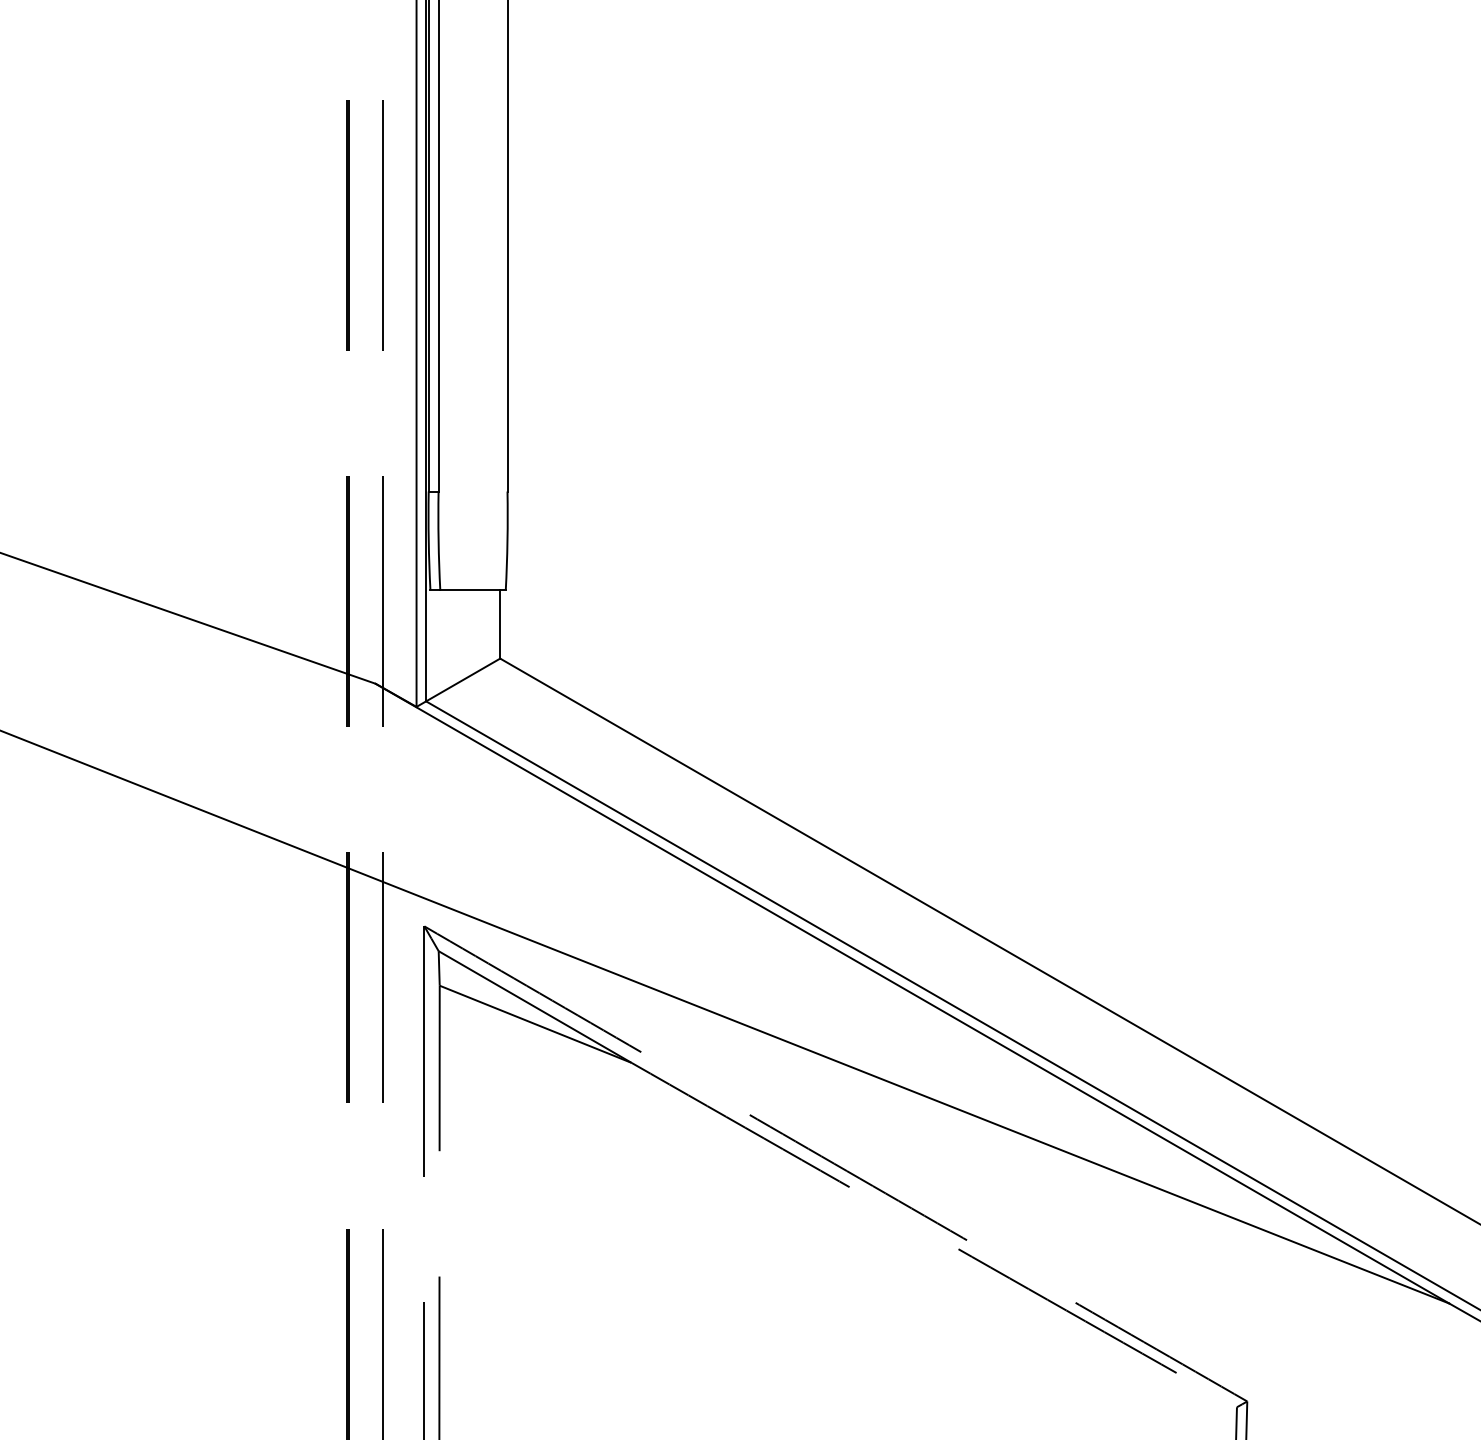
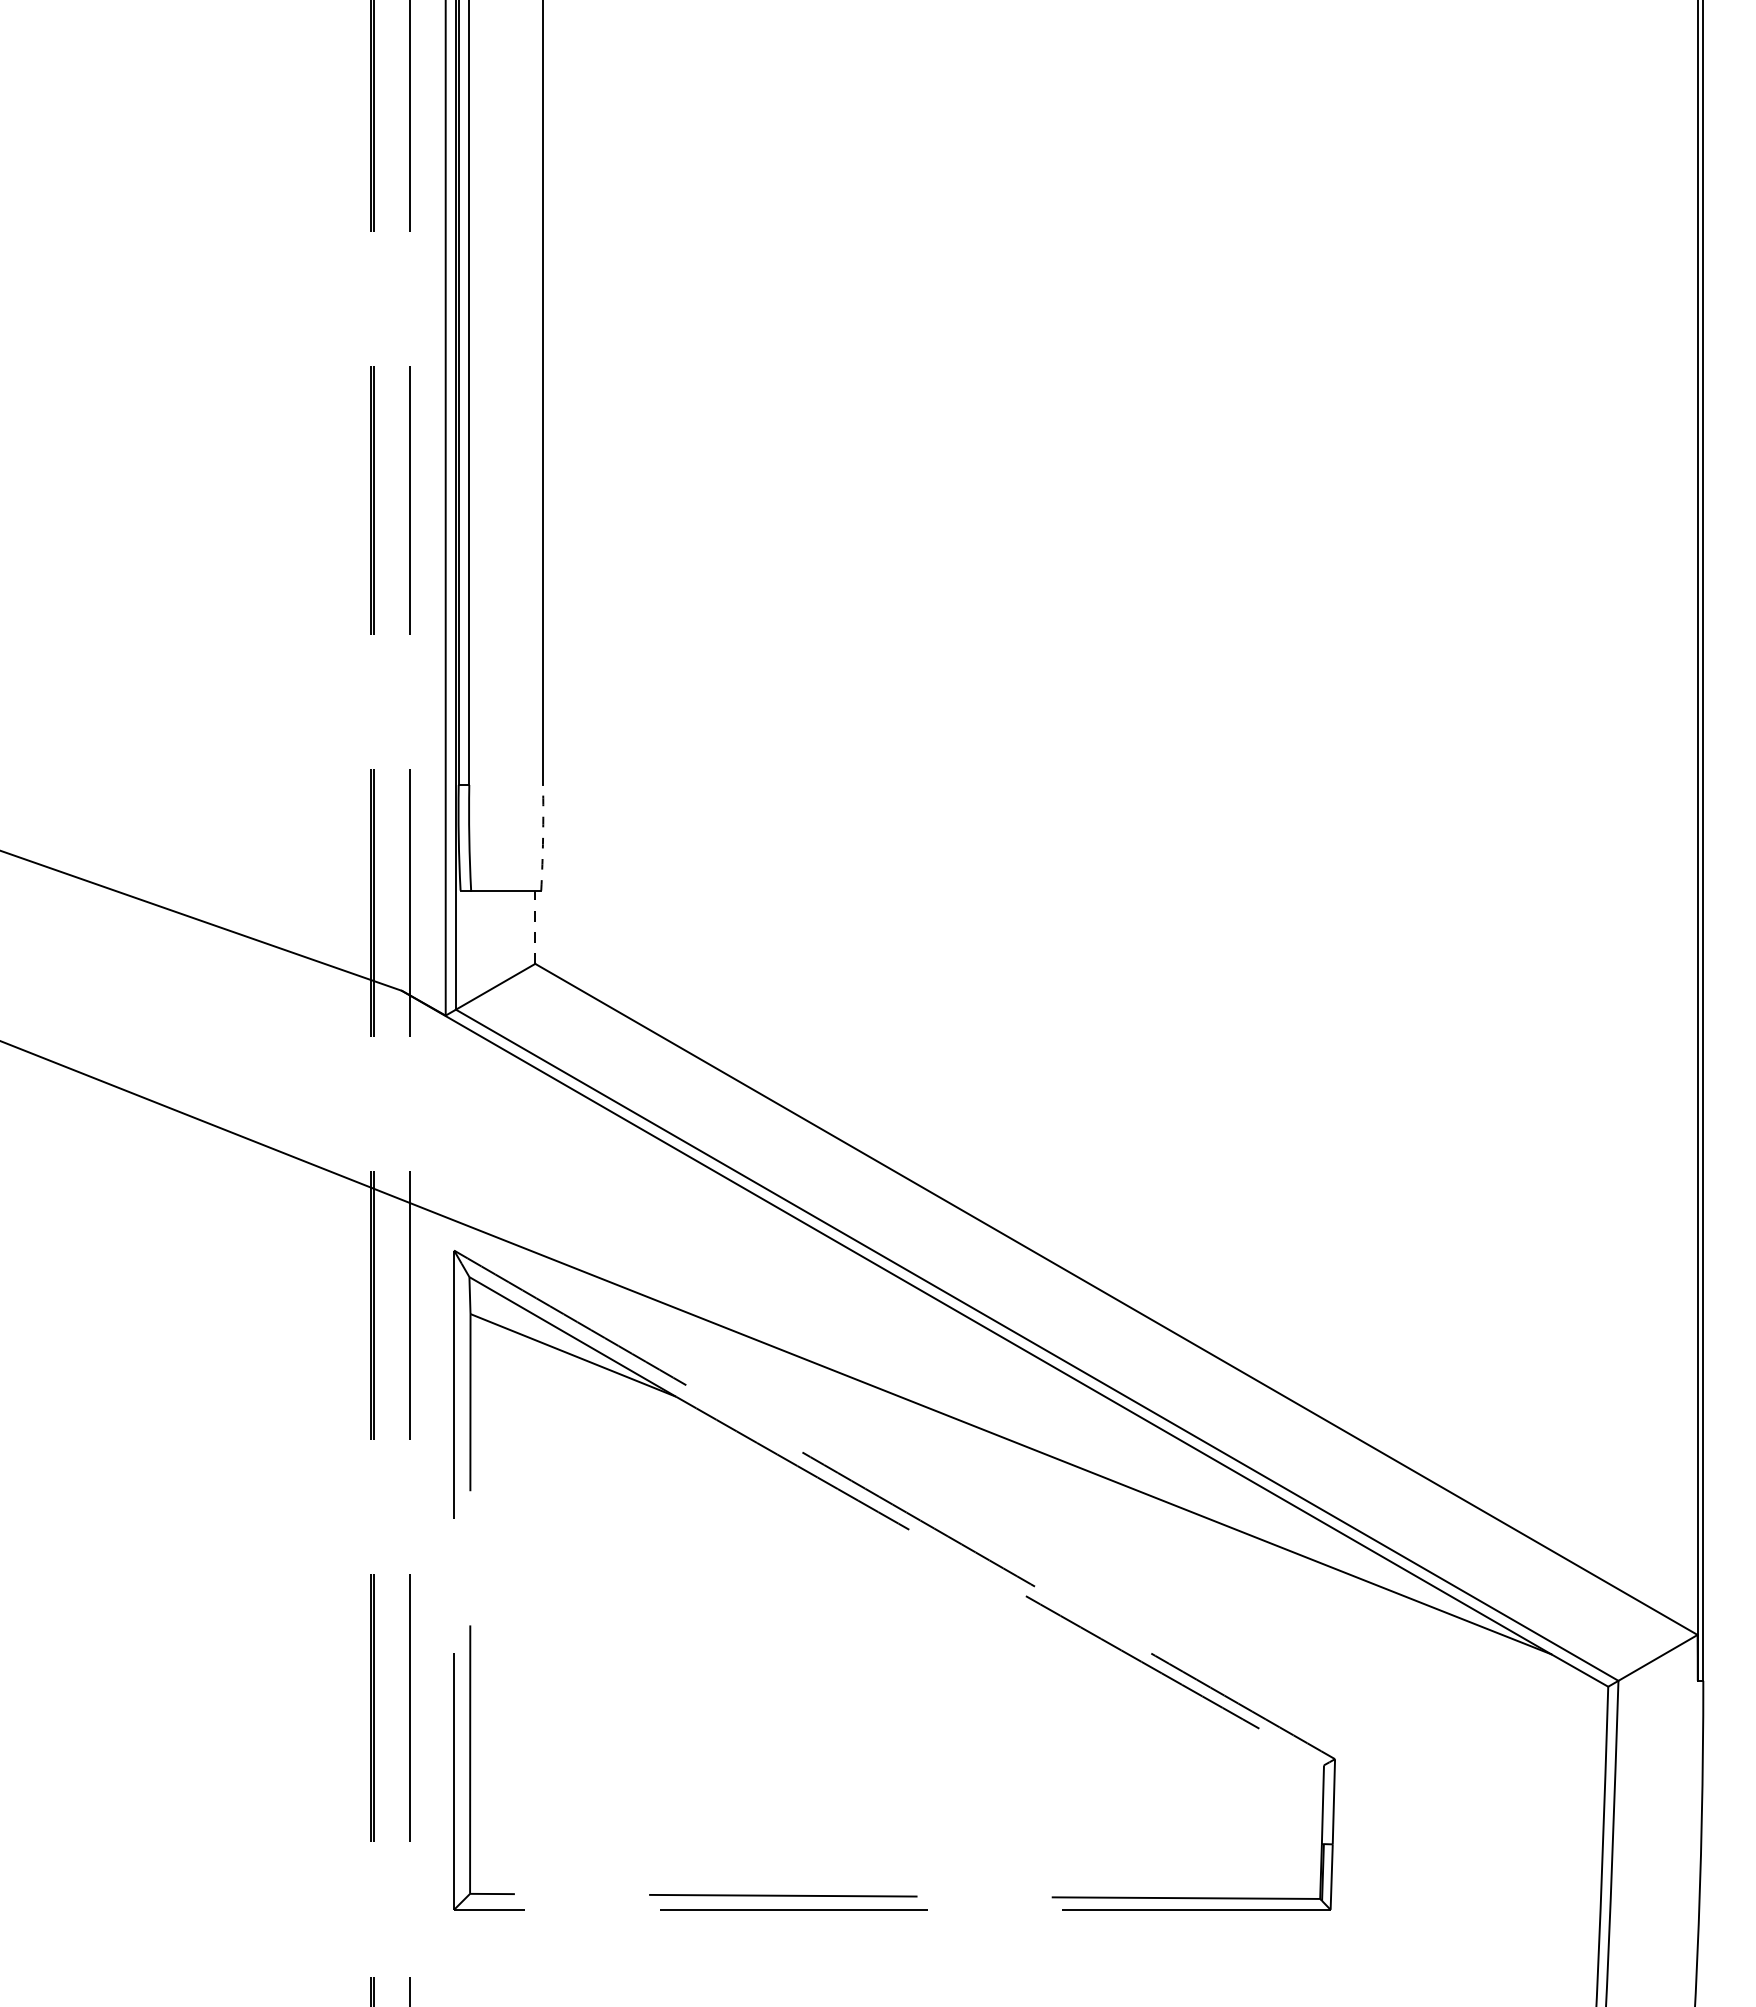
arc: (507, 540) -> (543, 837), solid -> dashed
line: (500, 624) -> (535, 927), solid -> dashed

